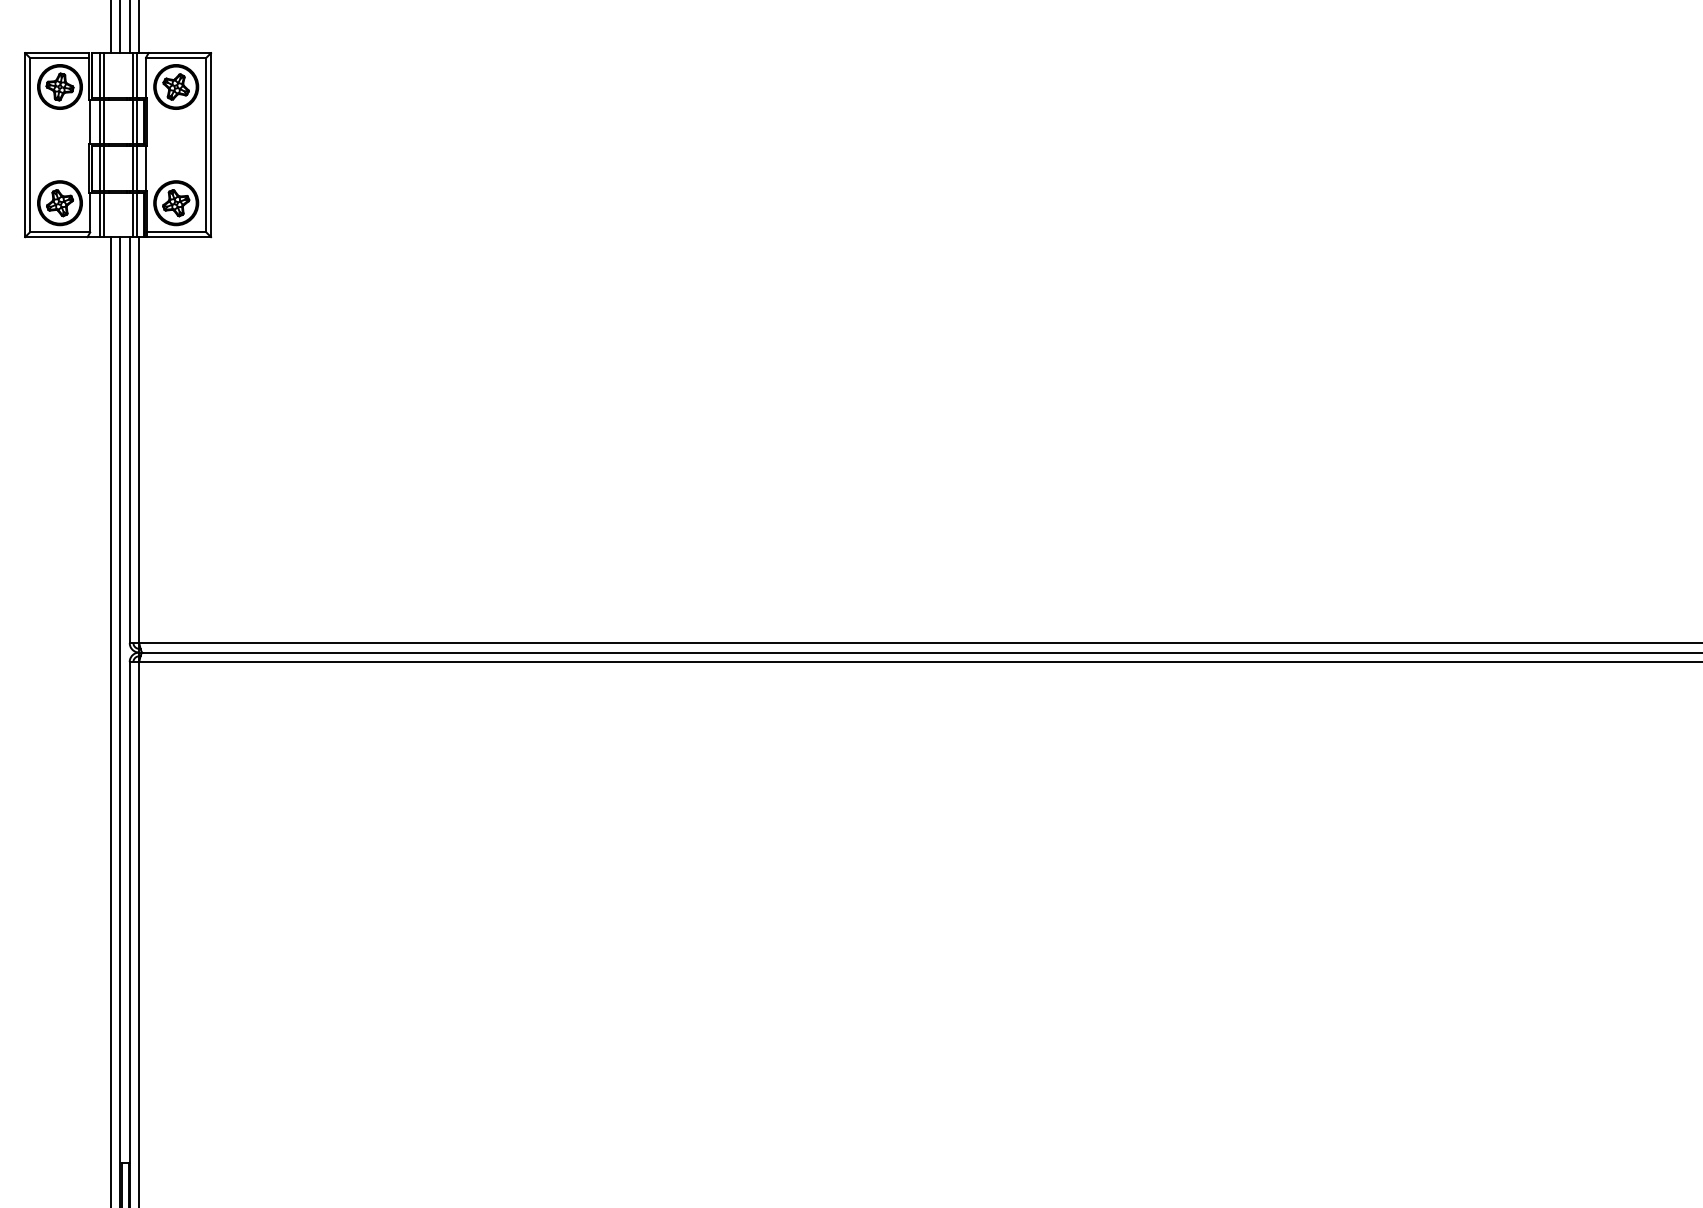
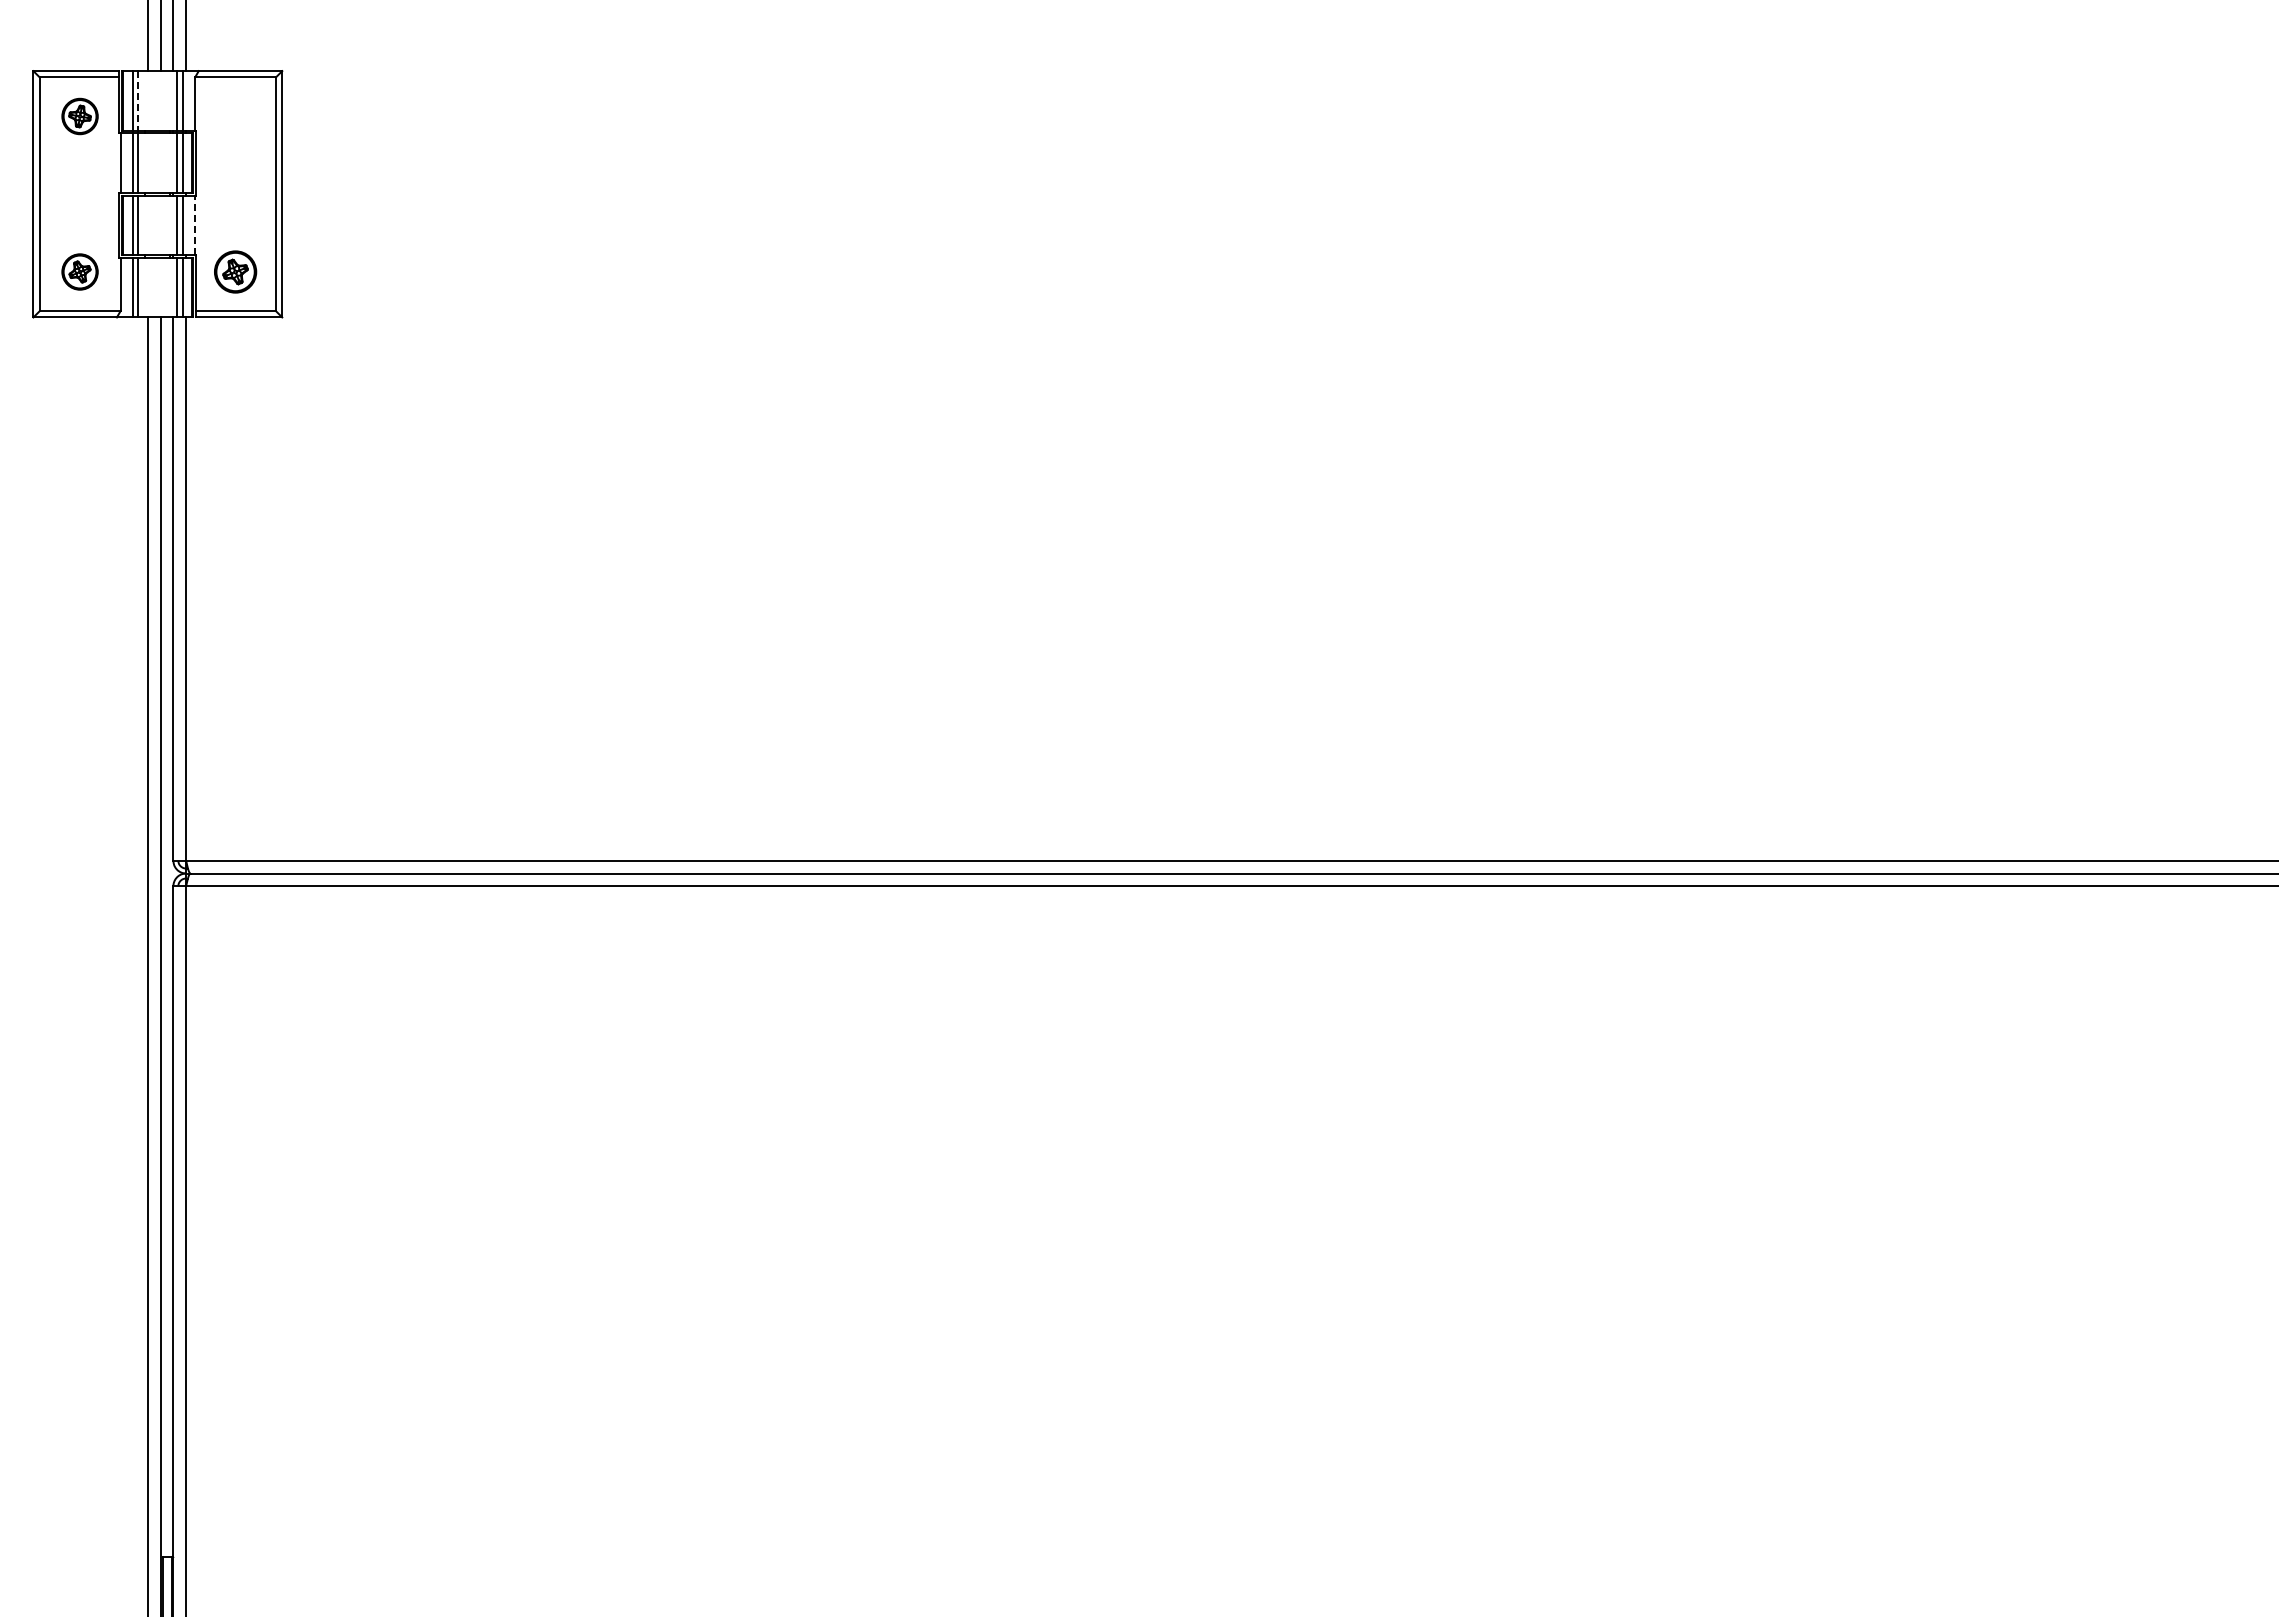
line: (103, 75) -> (138, 100), solid -> dashed
part: (59, 87) -> (79, 116), size x0.6
part: (176, 87) -> (235, 116), removed
line: (146, 168) -> (195, 225), solid -> dashed
part: (59, 202) -> (79, 271), size x0.6
part: (176, 202) -> (235, 271), size x0.7

